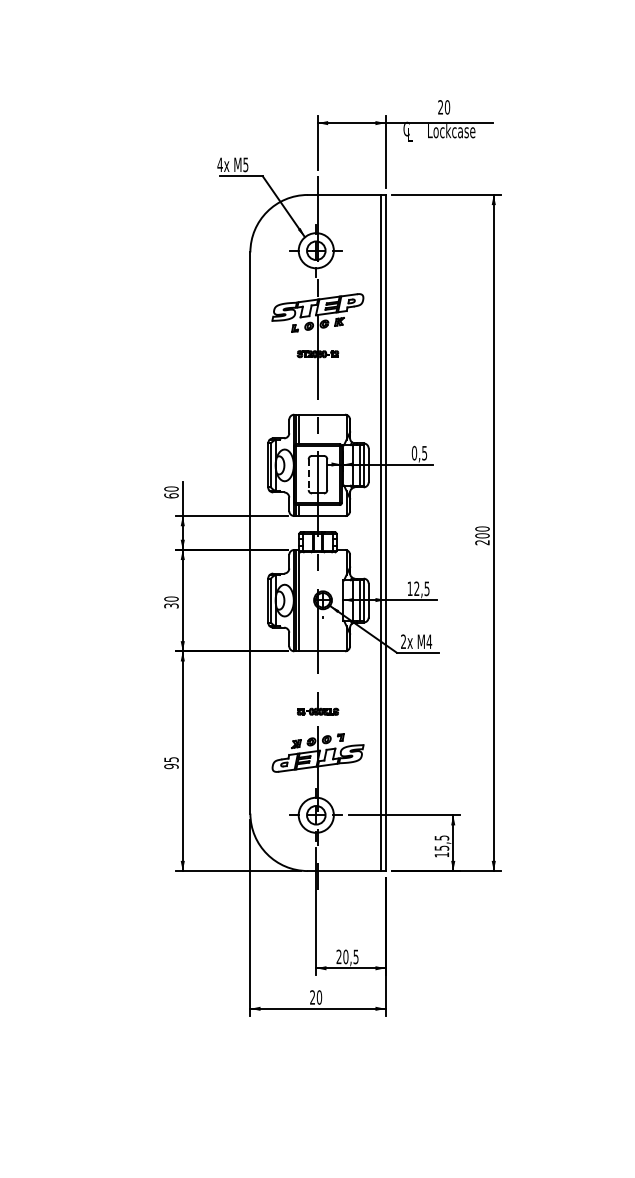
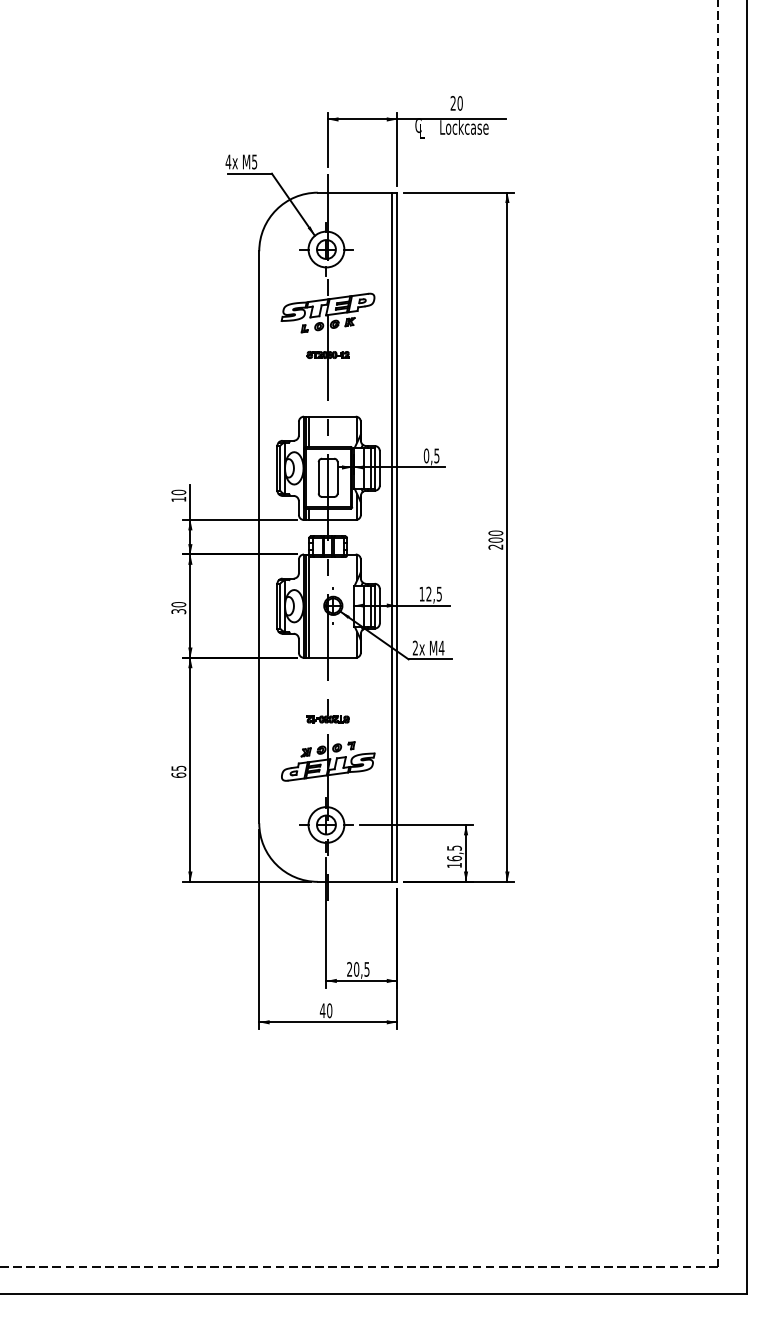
line: (308, 474) -> (318, 477), dashed -> solid
text: (171, 494) -> (178, 498), 60 -> 10
text: (171, 765) -> (178, 774), 95 -> 65
text: (441, 848) -> (454, 858), 15,5 -> 16,5
text: (312, 997) -> (322, 1010), 20 -> 40

